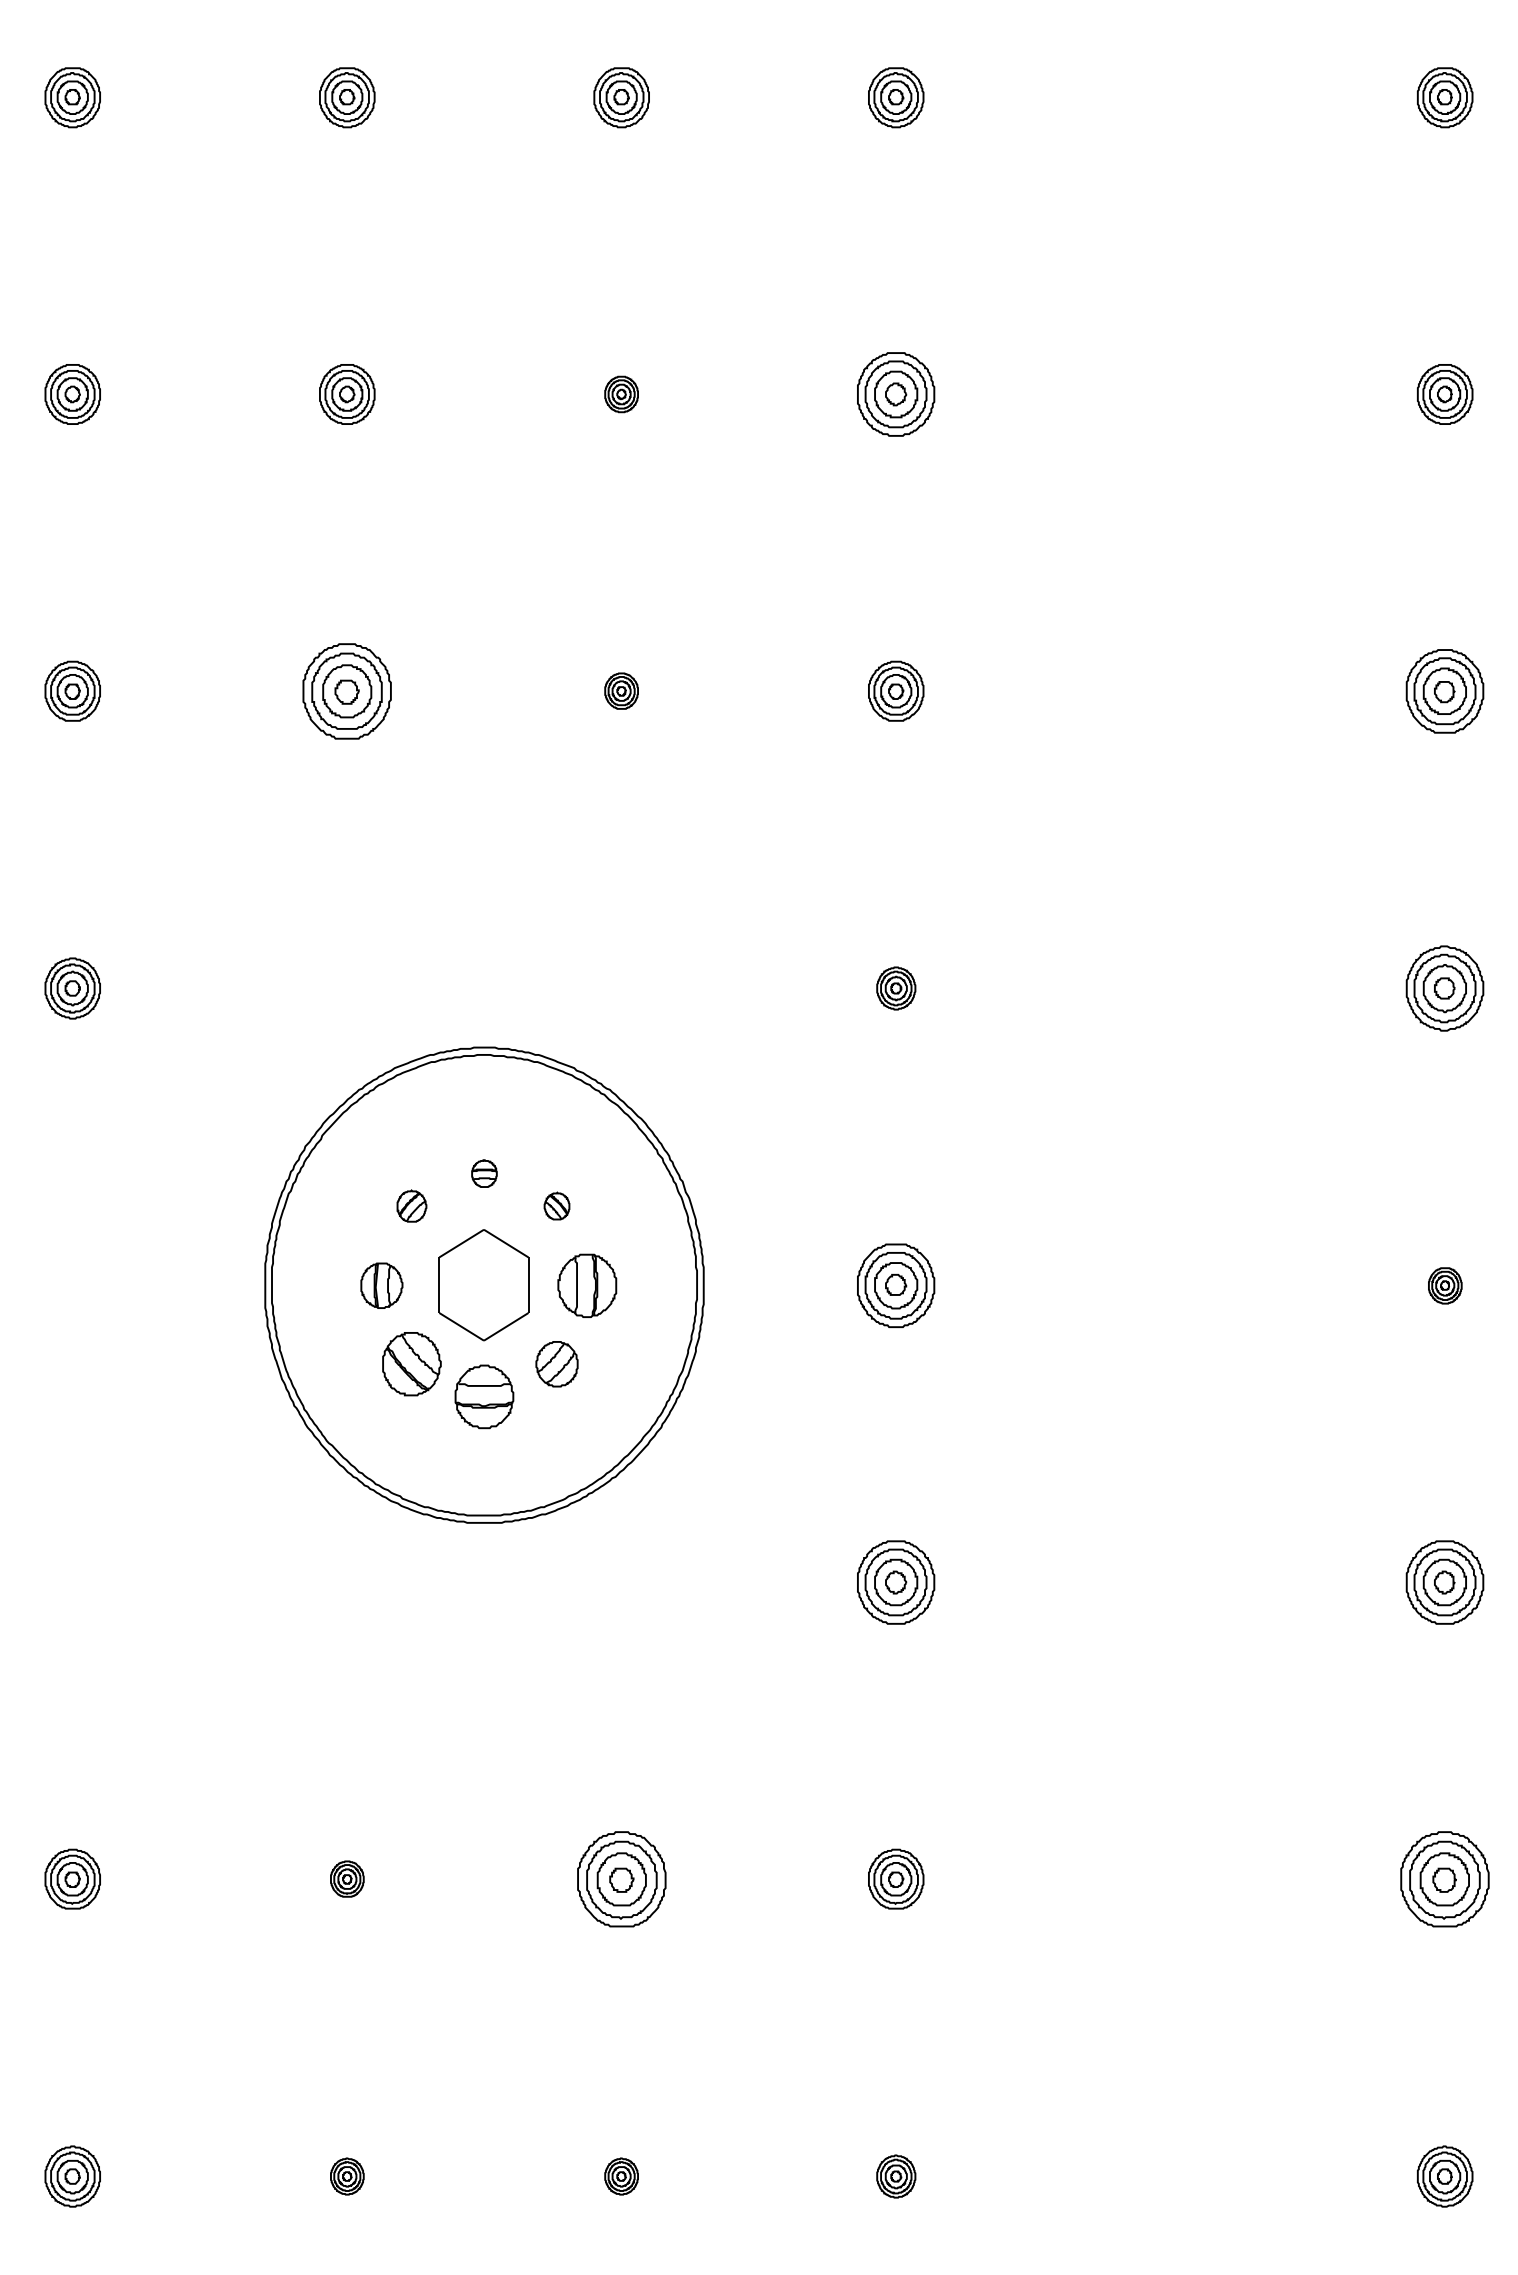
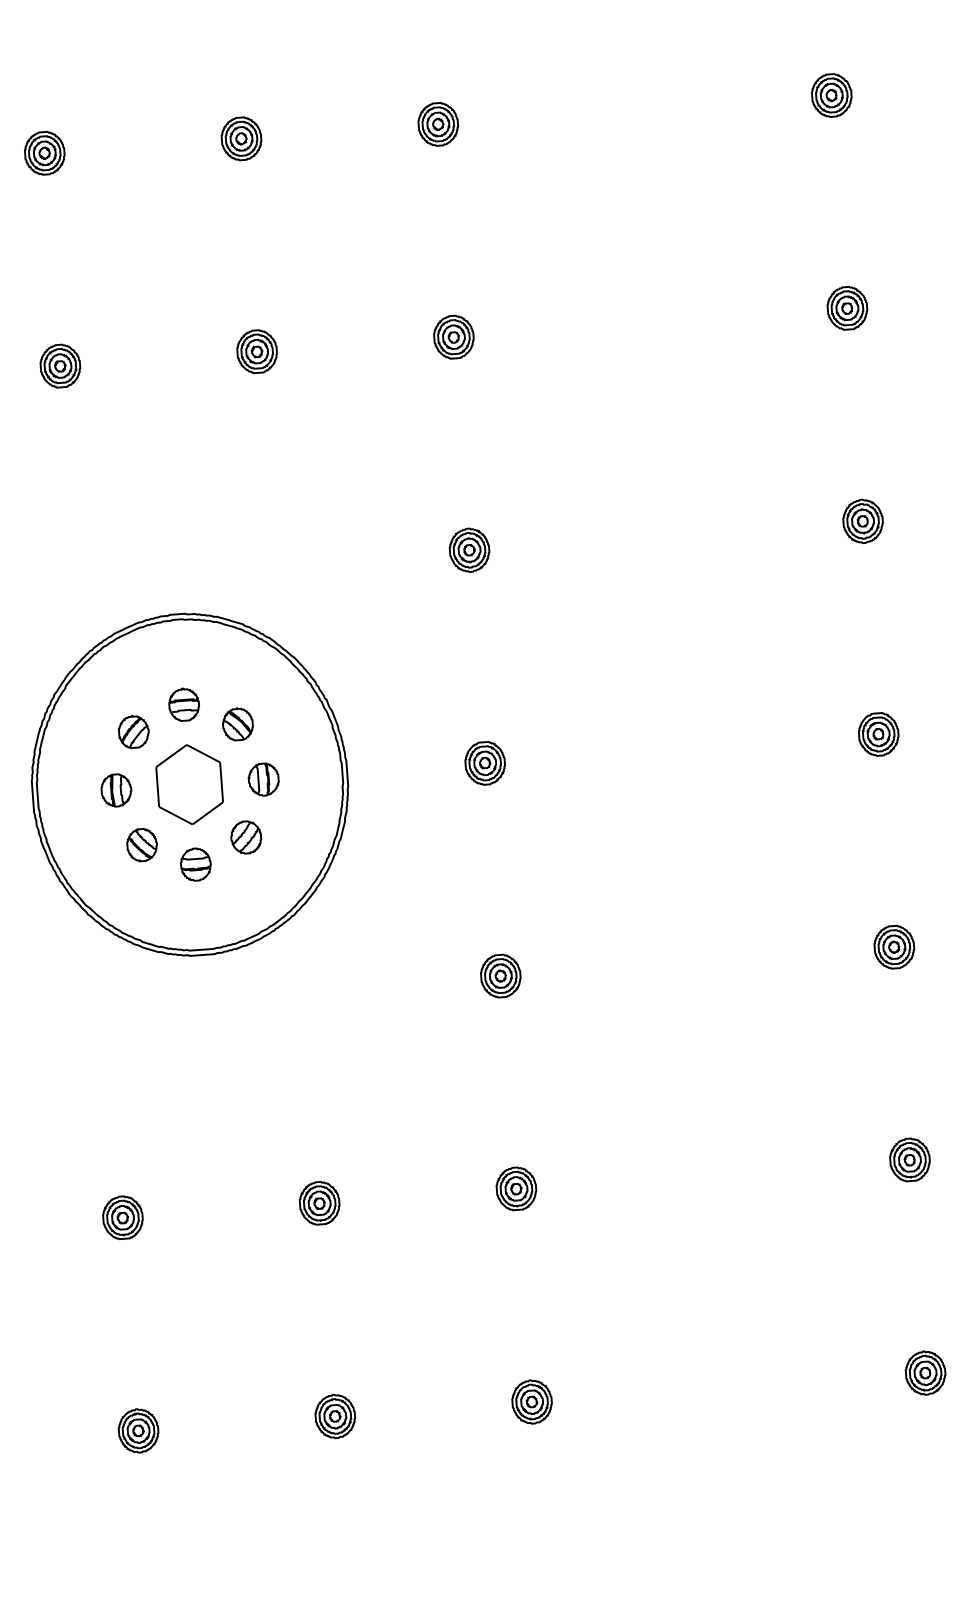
part: (621, 394) -> (241, 138), size x1.67
part: (896, 394) -> (438, 124), size x0.71
part: (347, 690) -> (60, 365), size x0.62
part: (621, 690) -> (256, 351), size x1.67
part: (1445, 690) -> (847, 307), size x0.71
part: (896, 988) -> (469, 550), size x1.43
part: (1445, 988) -> (863, 521), size x0.71
part: (484, 1173) -> (184, 704), size x1.67
part: (411, 1205) -> (133, 731), size x1.43
part: (556, 1205) -> (237, 723), size x1.67
part: (586, 1285) -> (263, 779), size x0.71
part: (896, 1285) -> (485, 763), size x0.71
part: (1445, 1285) -> (878, 734), size x1.67
part: (411, 1364) -> (141, 845), size x0.71
part: (484, 1396) -> (195, 864), size x0.71
part: (896, 1582) -> (501, 976), size x0.71
part: (1445, 1582) -> (894, 947), size x0.71
part: (347, 1878) -> (123, 1217), size x1.67
part: (621, 1878) -> (319, 1202), size x0.62
part: (1445, 1878) -> (910, 1159), size x0.62
part: (347, 2176) -> (138, 1430), size x1.67
part: (621, 2176) -> (335, 1416), size x1.67
part: (896, 2176) -> (532, 1401), size x1.43

